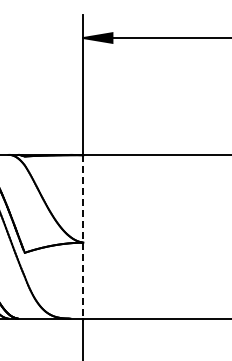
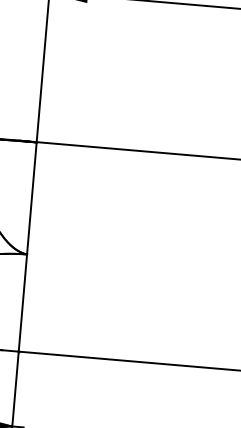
line: (83, 236) -> (28, 246), dashed -> solid

